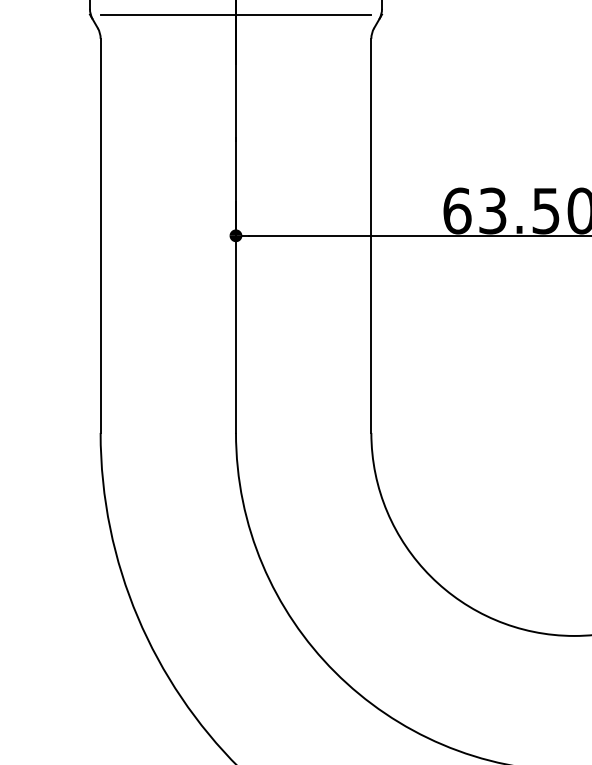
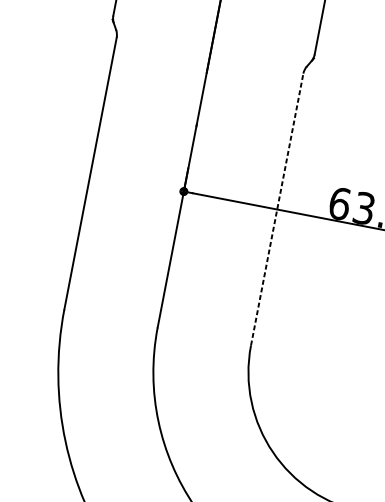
line: (235, 14) -> (212, 38), removed
line: (371, 235) -> (277, 209), solid -> dashed

